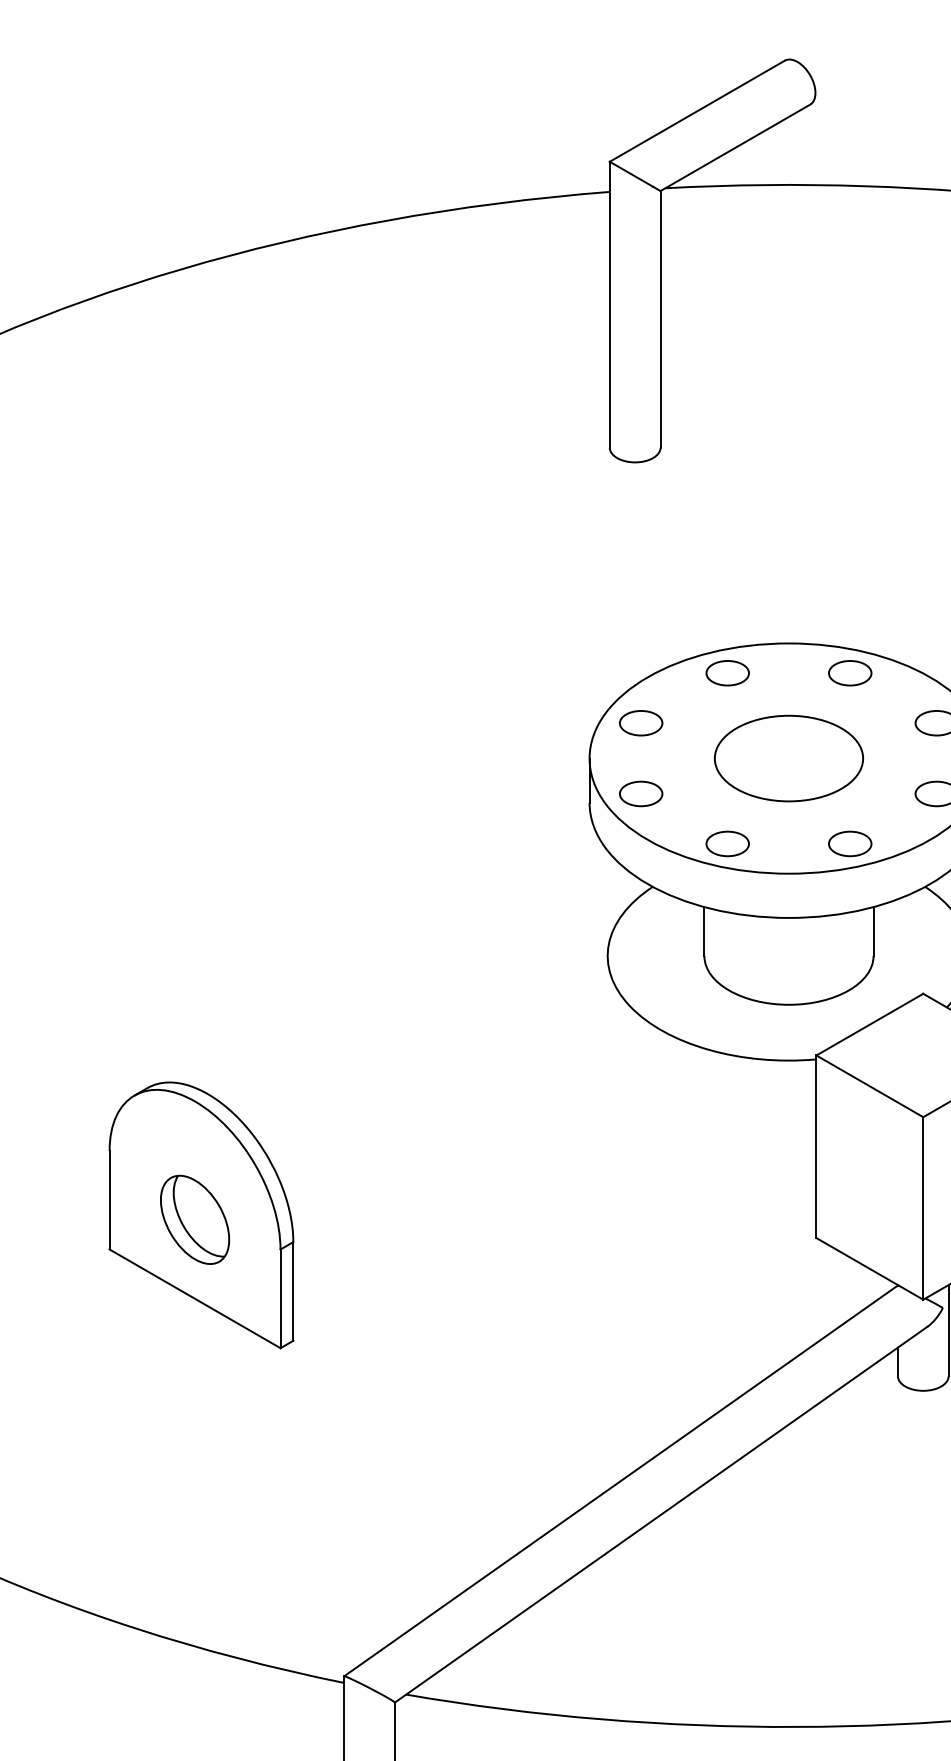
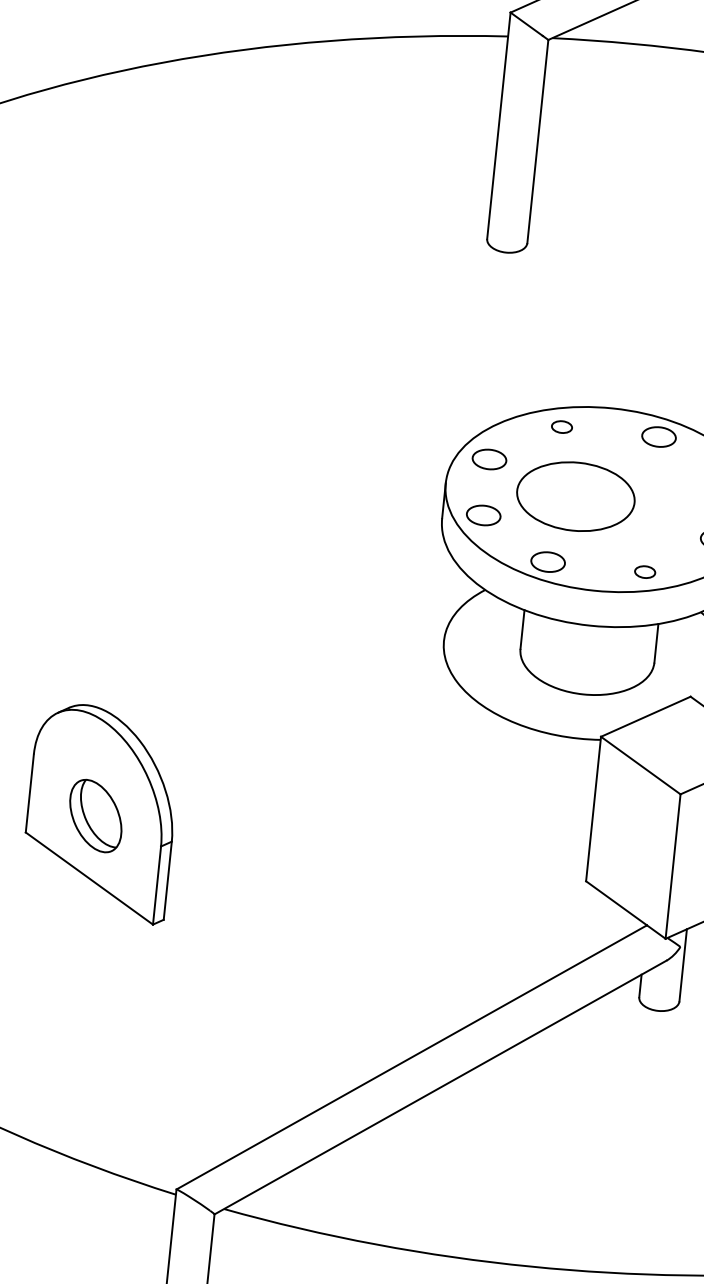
part: (727, 673) -> (561, 427), size x0.6
part: (788, 758) -> (575, 496), moved
part: (850, 843) -> (645, 571), size x0.6

